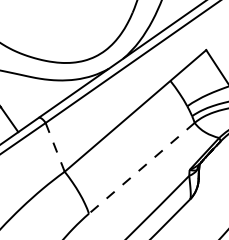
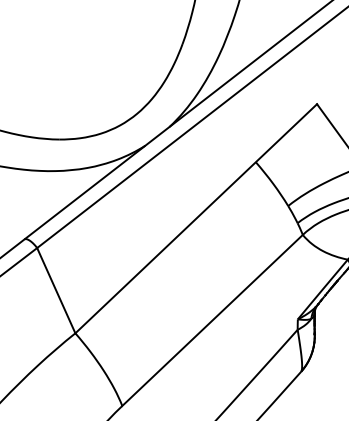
line: (55, 147) -> (56, 290), dashed -> solid
line: (141, 168) -> (211, 320), dashed -> solid

